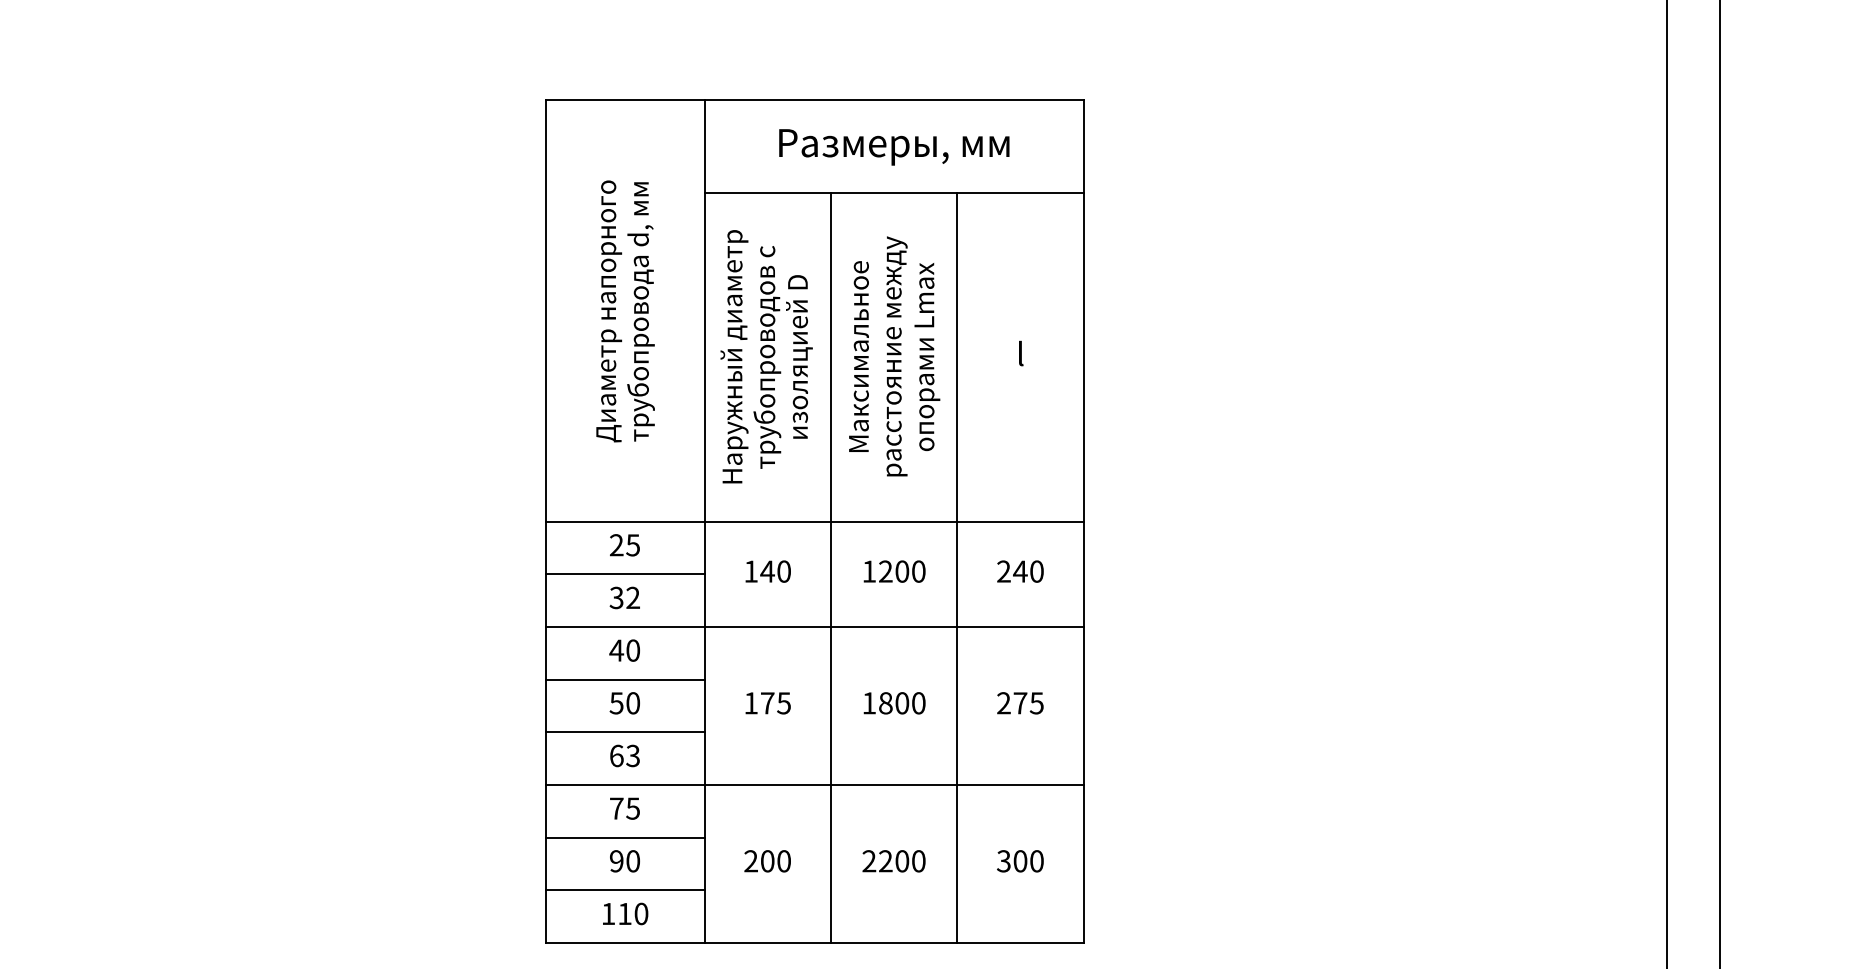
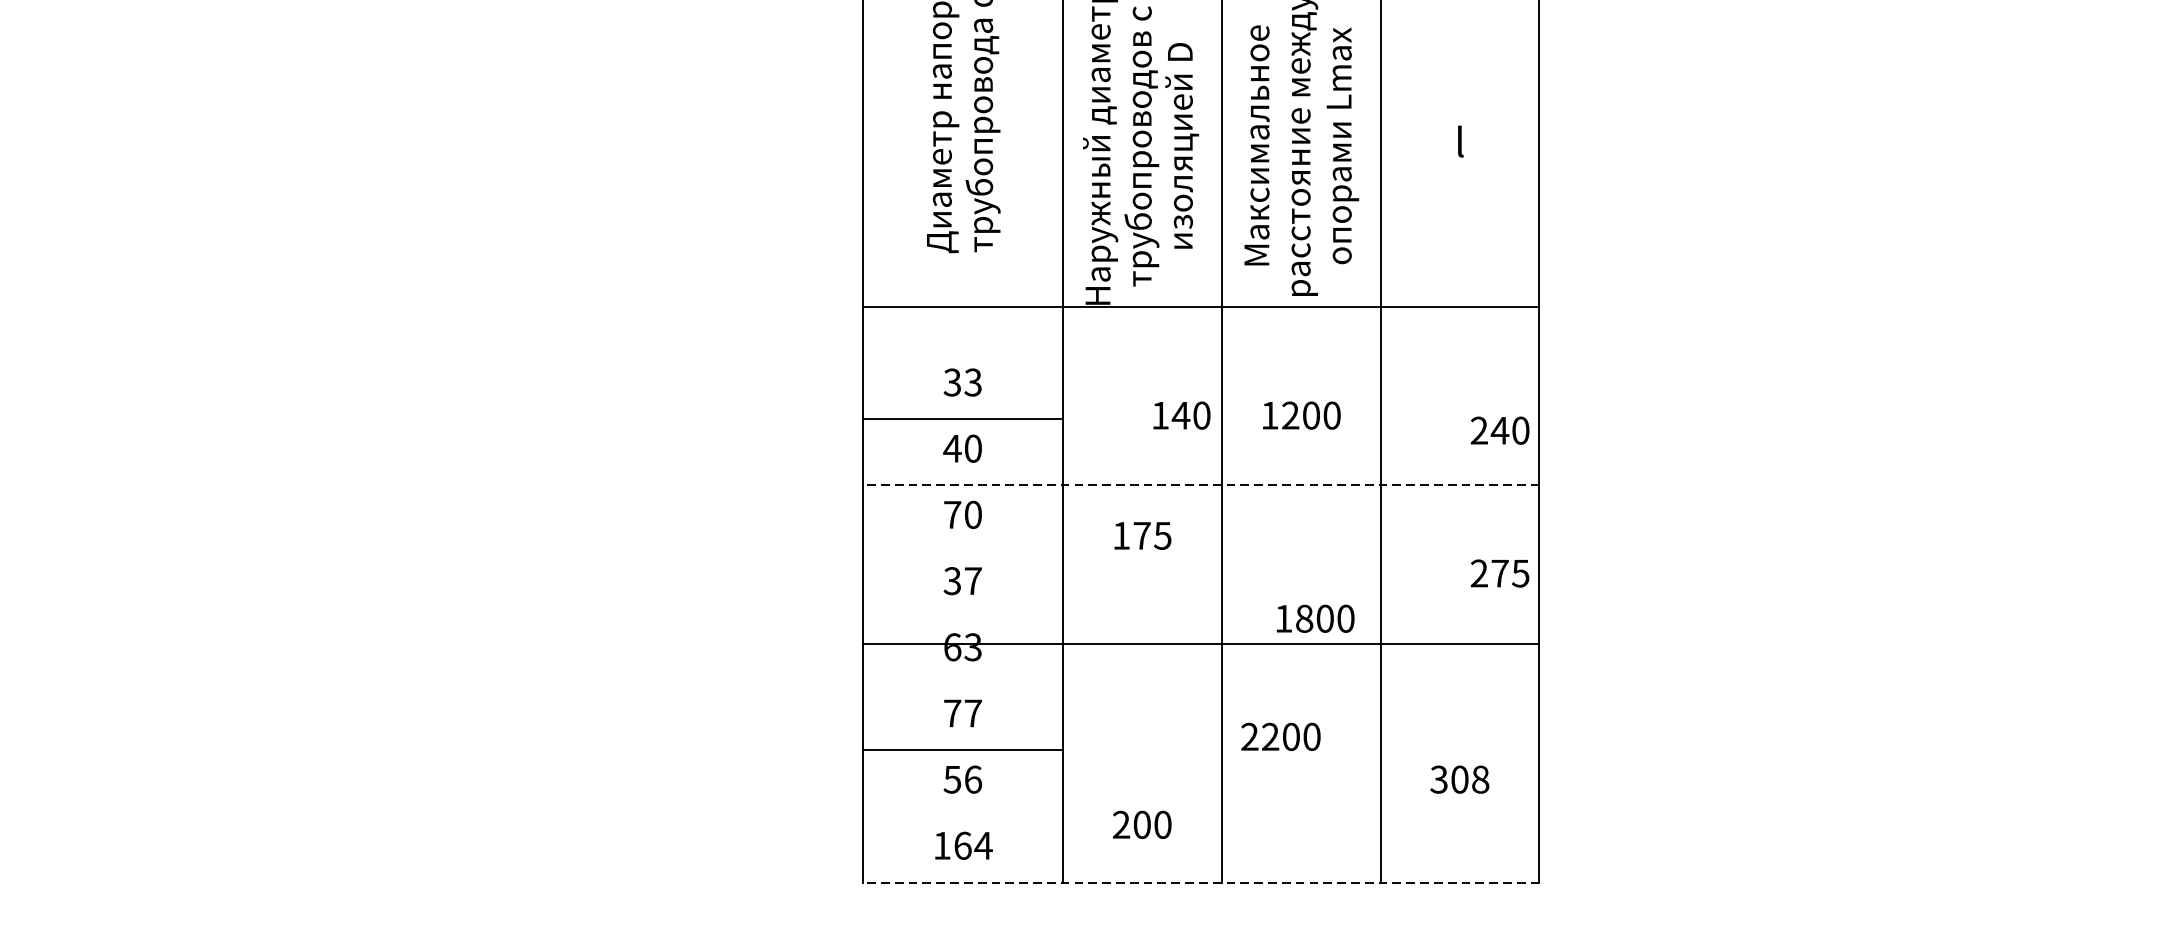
line: (814, 521) -> (1201, 306), moved
text: (624, 545) -> (962, 382), 25 -> 33
text: (767, 571) -> (1180, 415), moved
text: (1020, 571) -> (1500, 430), moved
text: (624, 597) -> (962, 448), 32 -> 40
line: (814, 627) -> (1201, 485), solid -> dashed
text: (616, 650) -> (952, 514), 40 -> 70
line: (624, 679) -> (962, 551), removed
text: (625, 703) -> (963, 581), 50 -> 37
text: (767, 703) -> (1142, 536), moved
text: (894, 703) -> (1315, 619), moved
text: (1020, 703) -> (1500, 573), moved
line: (624, 732) -> (962, 617), removed
line: (814, 785) -> (1201, 644), moved
text: (633, 808) -> (973, 713), 75 -> 77
text: (624, 861) -> (962, 779), 90 -> 56
text: (767, 861) -> (1142, 825), moved
text: (893, 861) -> (1280, 737), moved
text: (1036, 861) -> (1480, 779), 300 -> 308
line: (624, 890) -> (962, 816), removed
text: (633, 913) -> (973, 845), 110 -> 164
line: (814, 943) -> (1201, 882), solid -> dashed

